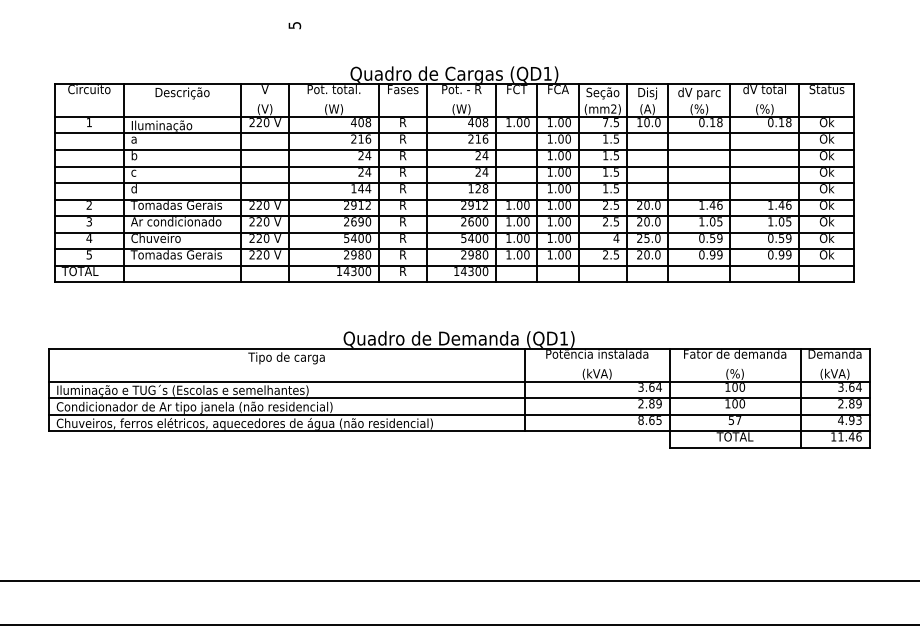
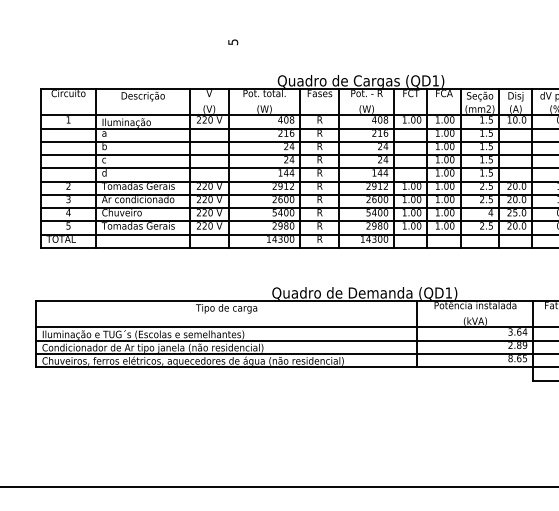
text: (605, 122) -> (482, 119), 7.5 -> 1.5
text: (481, 188) -> (382, 172), 128 -> 144
text: (360, 221) -> (285, 199), 2690 -> 2600

